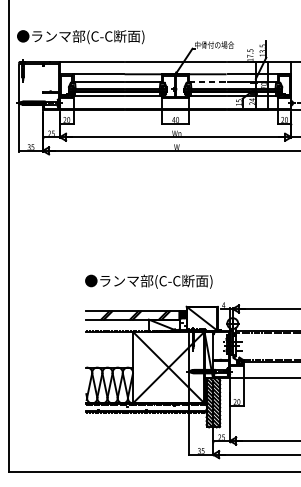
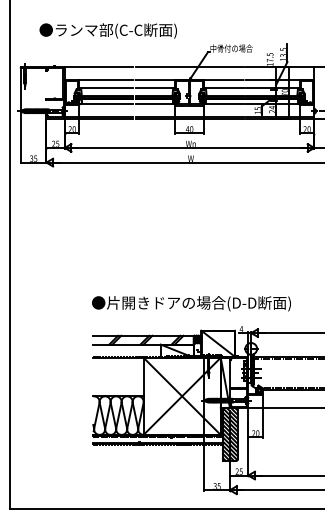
text: (80, 36) -> (107, 30), moved
line: (207, 82) -> (223, 88), dashed -> solid
text: (183, 281) -> (198, 303), ●ランマ部(C-C断面) -> ●片開きドアの場合(D-D断面)

